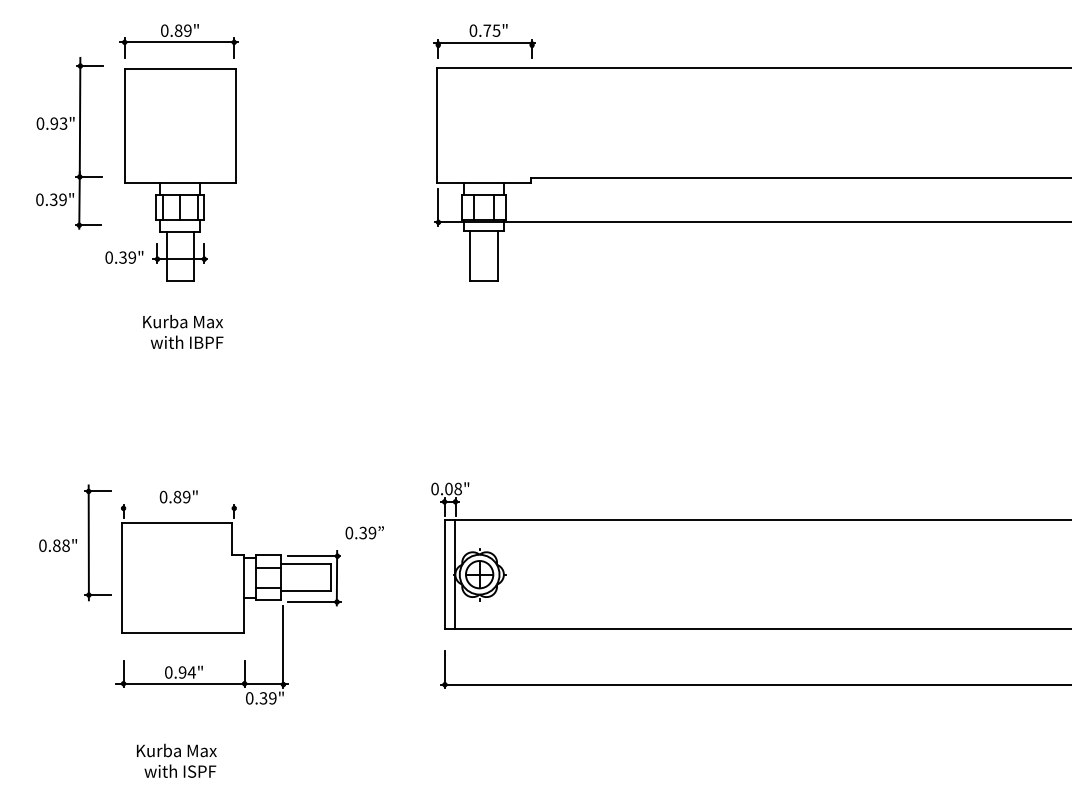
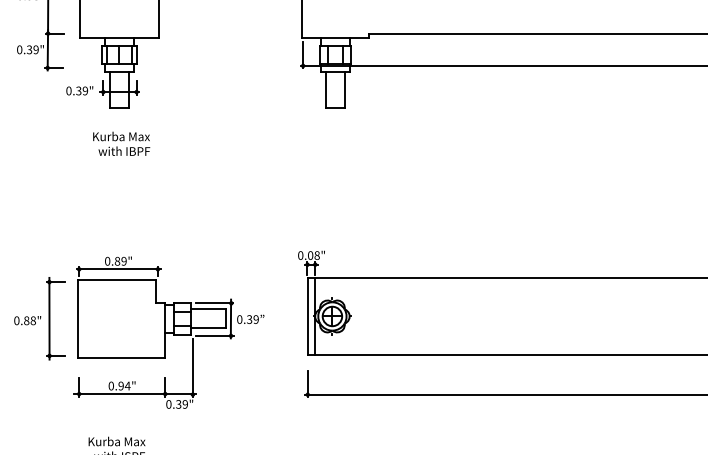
line: (179, 508) -> (118, 269), added
text: (364, 532) -> (250, 319), moved
part: (75, 542) -> (40, 318), moved

